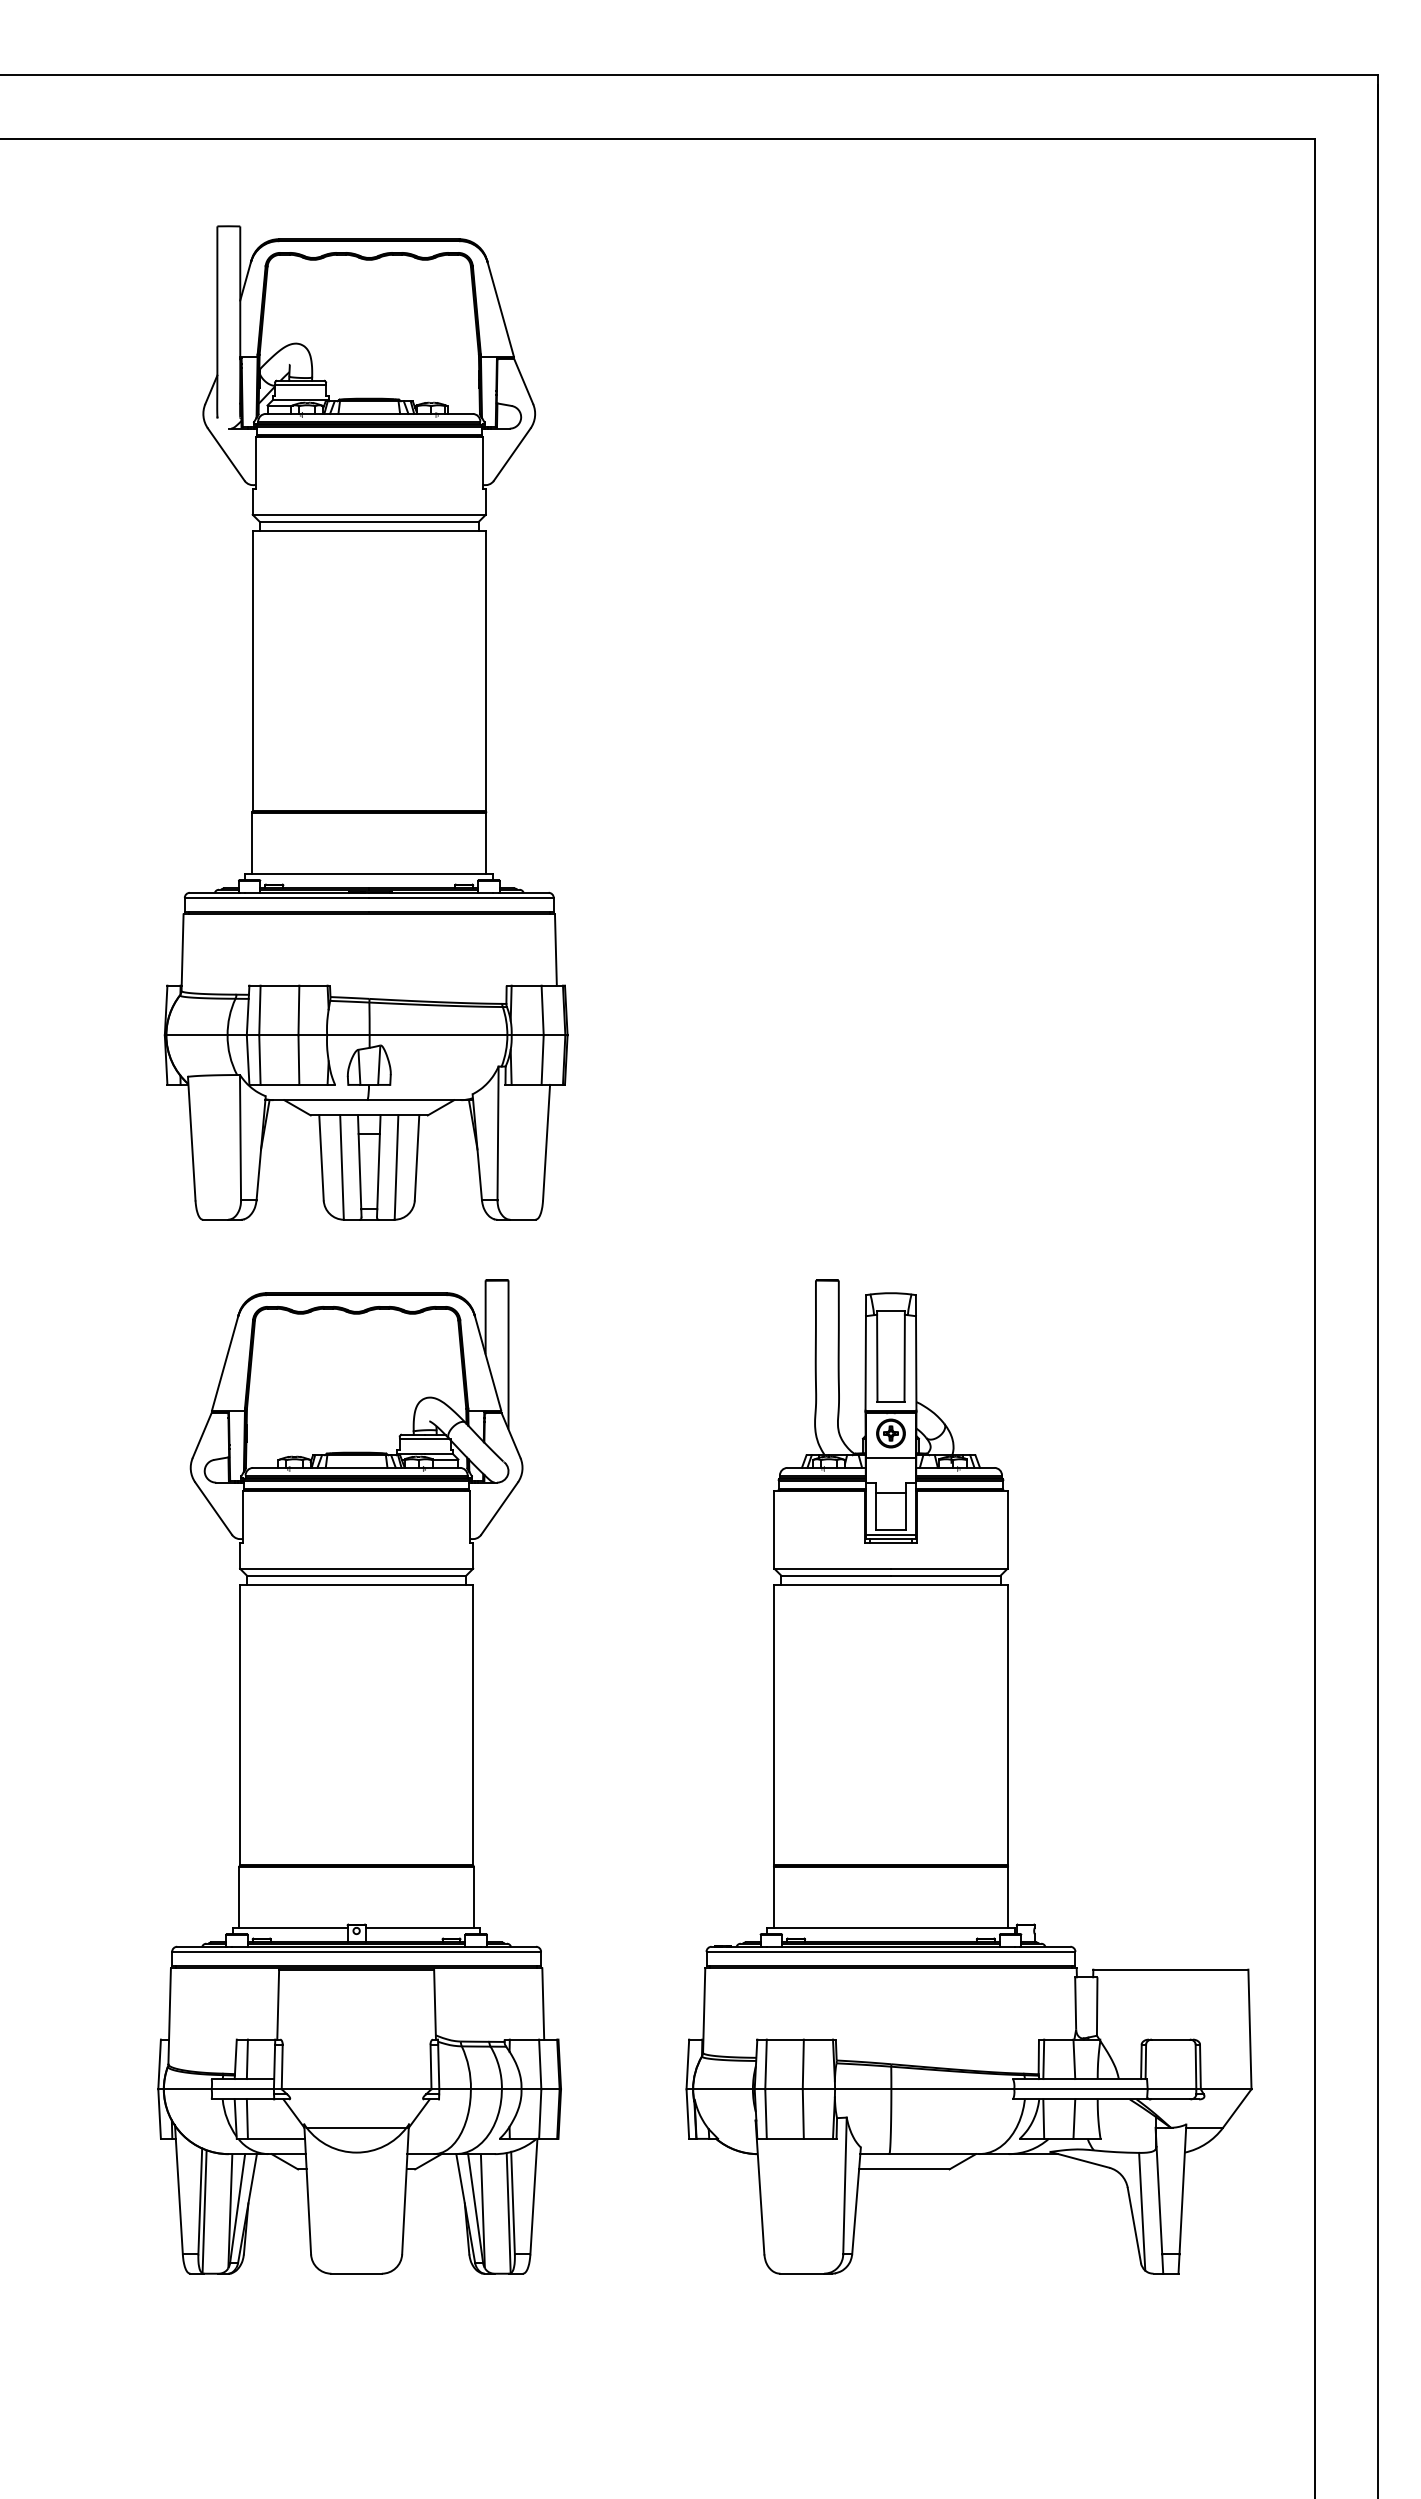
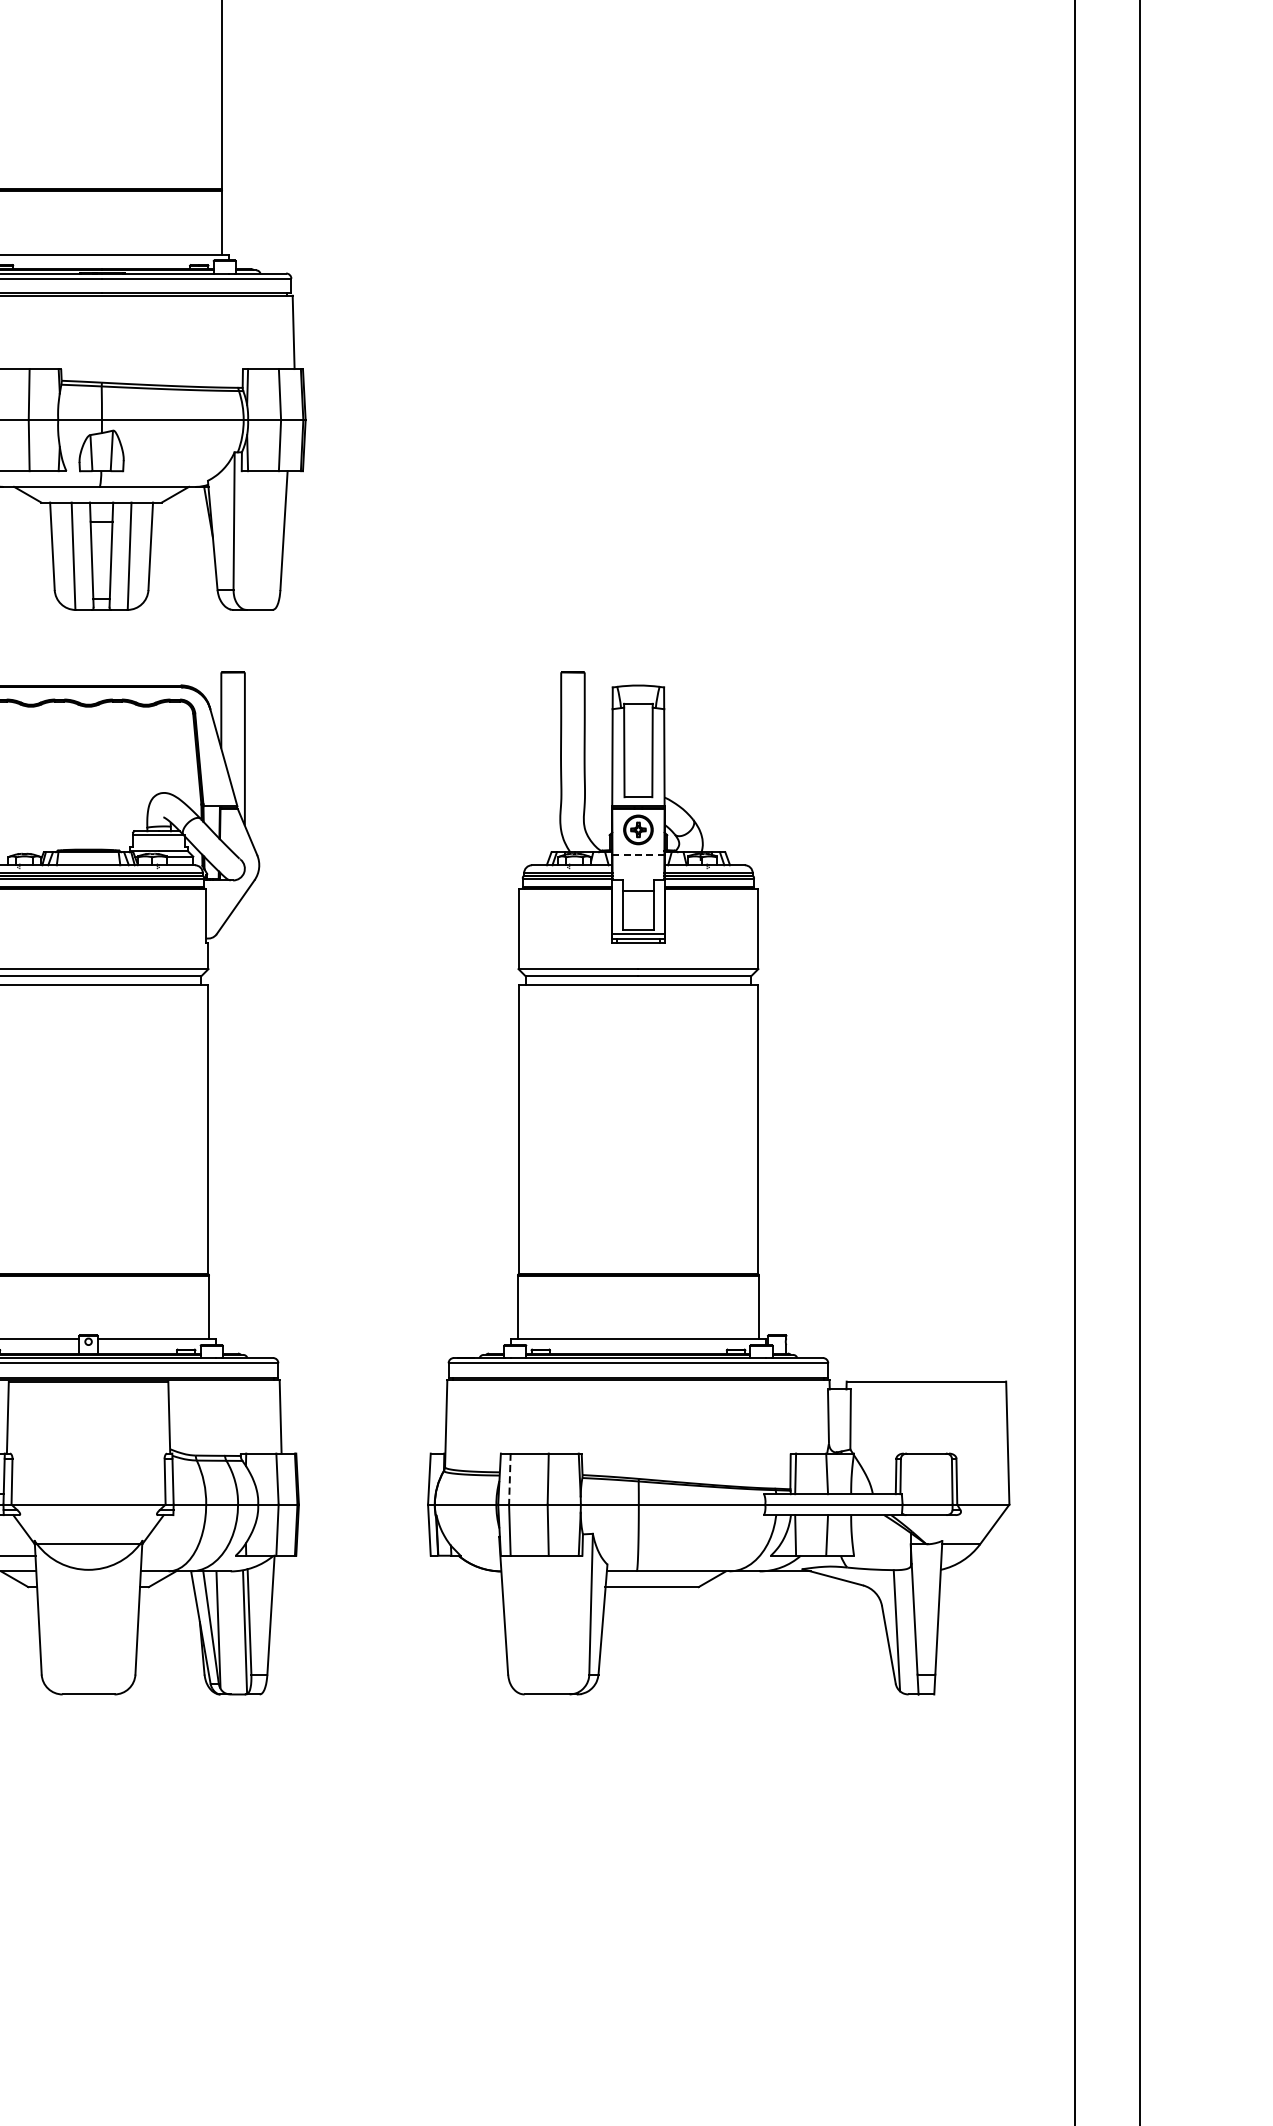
line: (891, 1458) -> (638, 855), solid -> dashed
line: (766, 2064) -> (510, 1479), solid -> dashed

